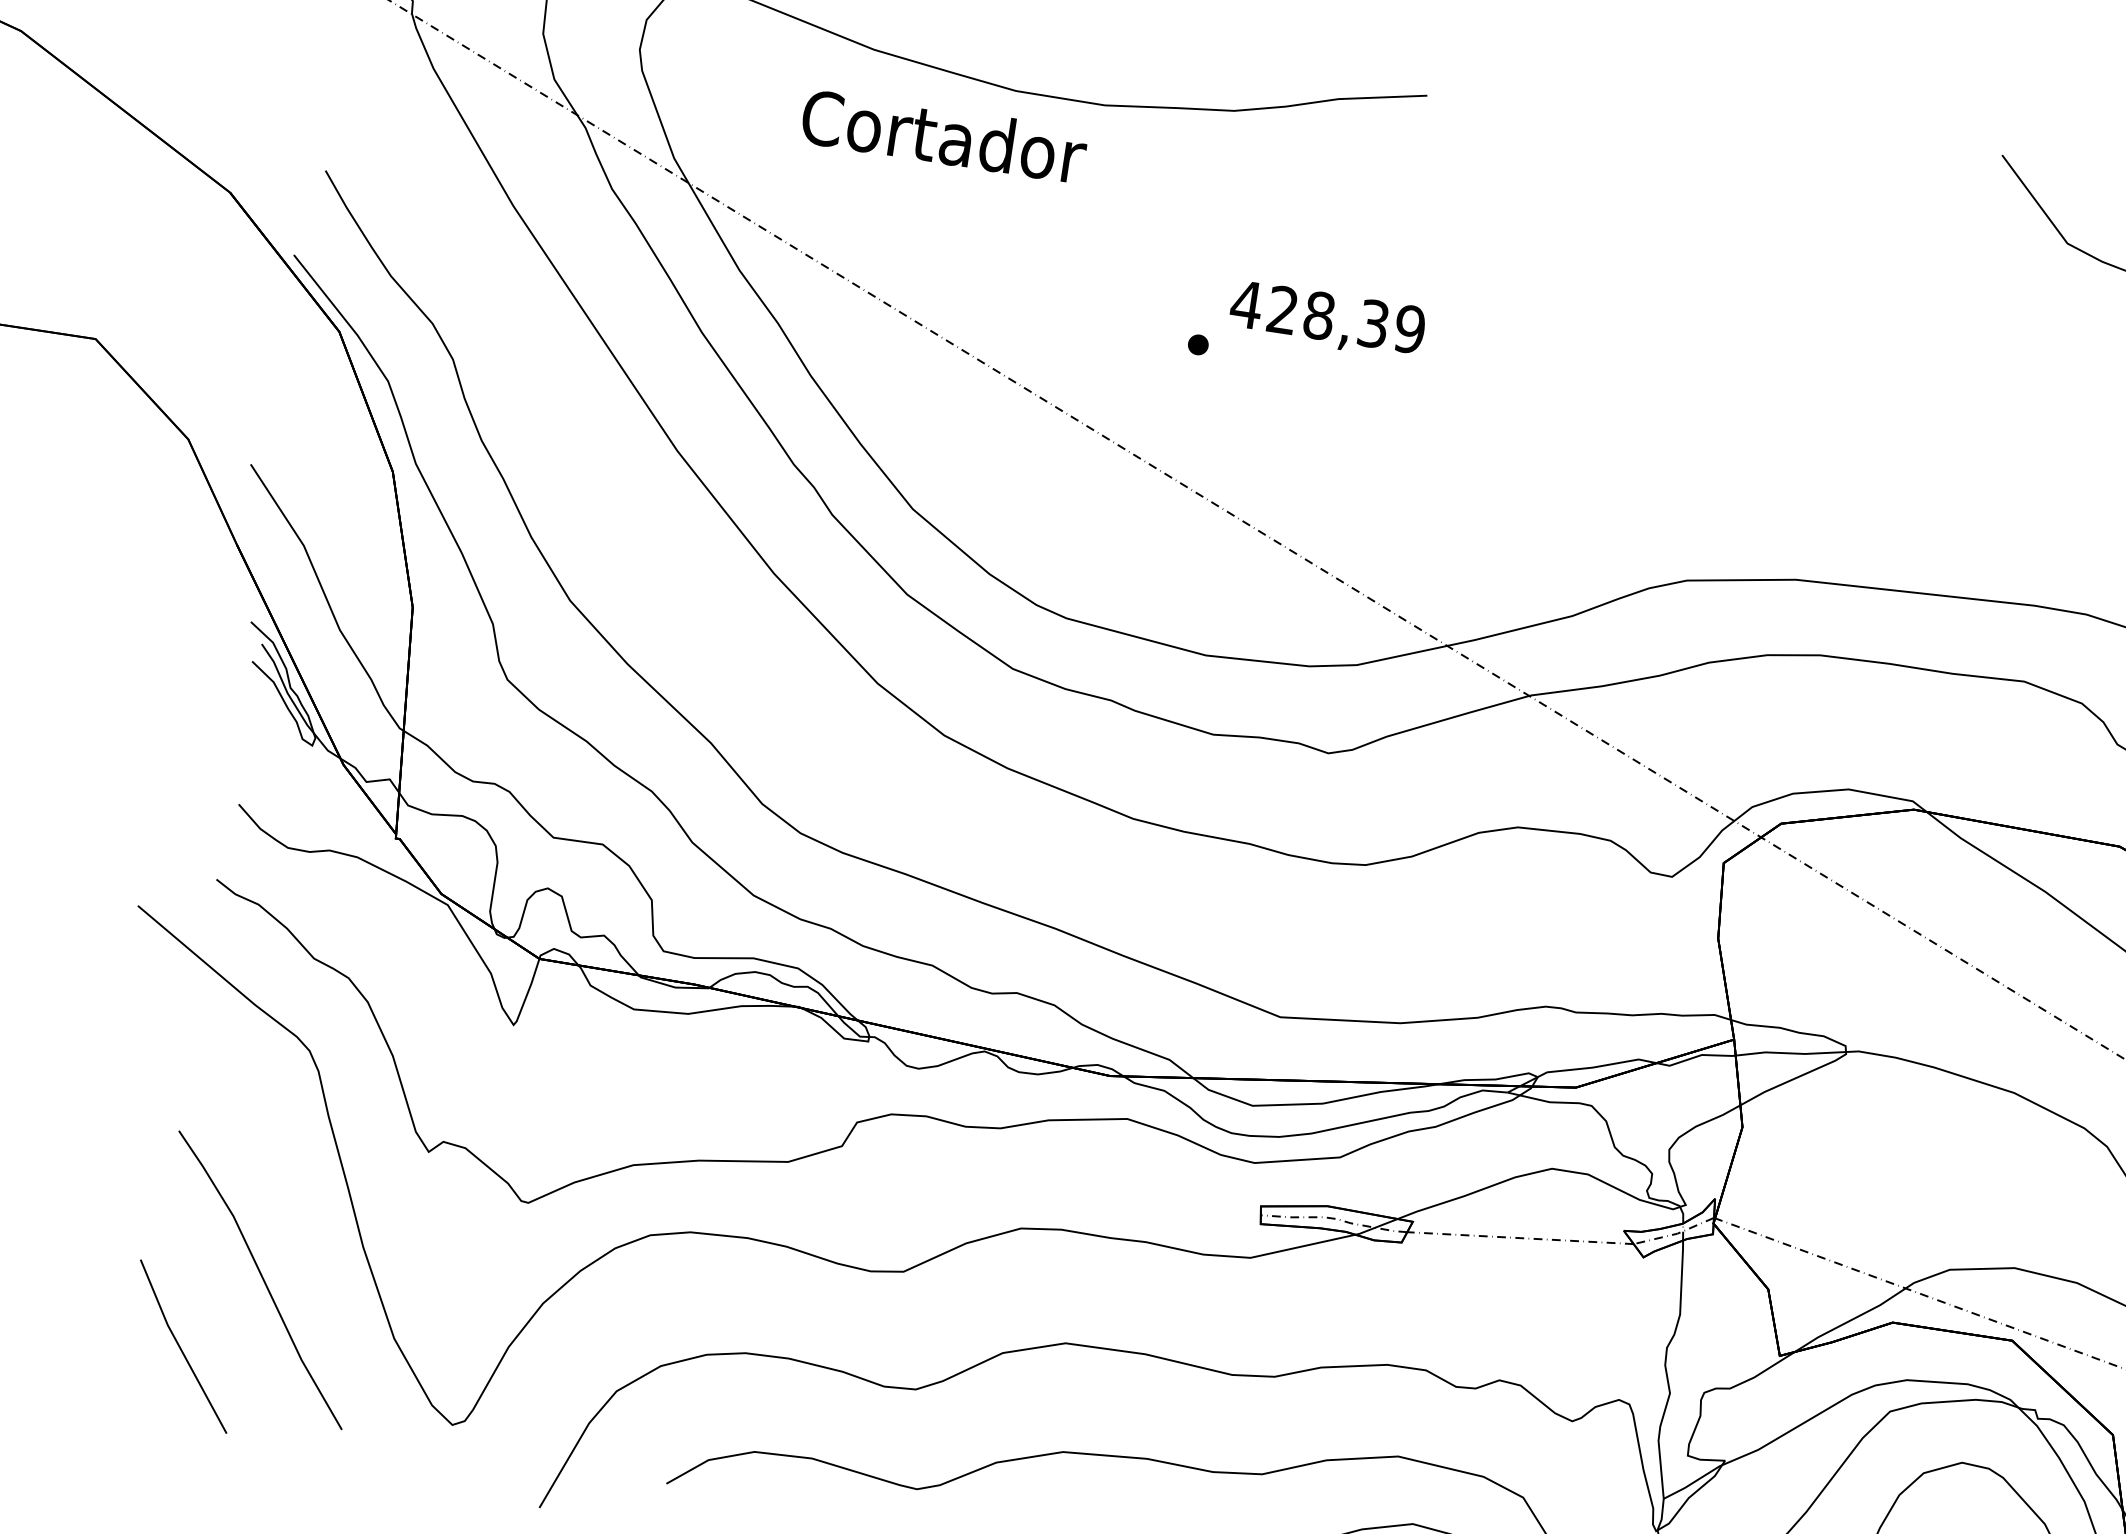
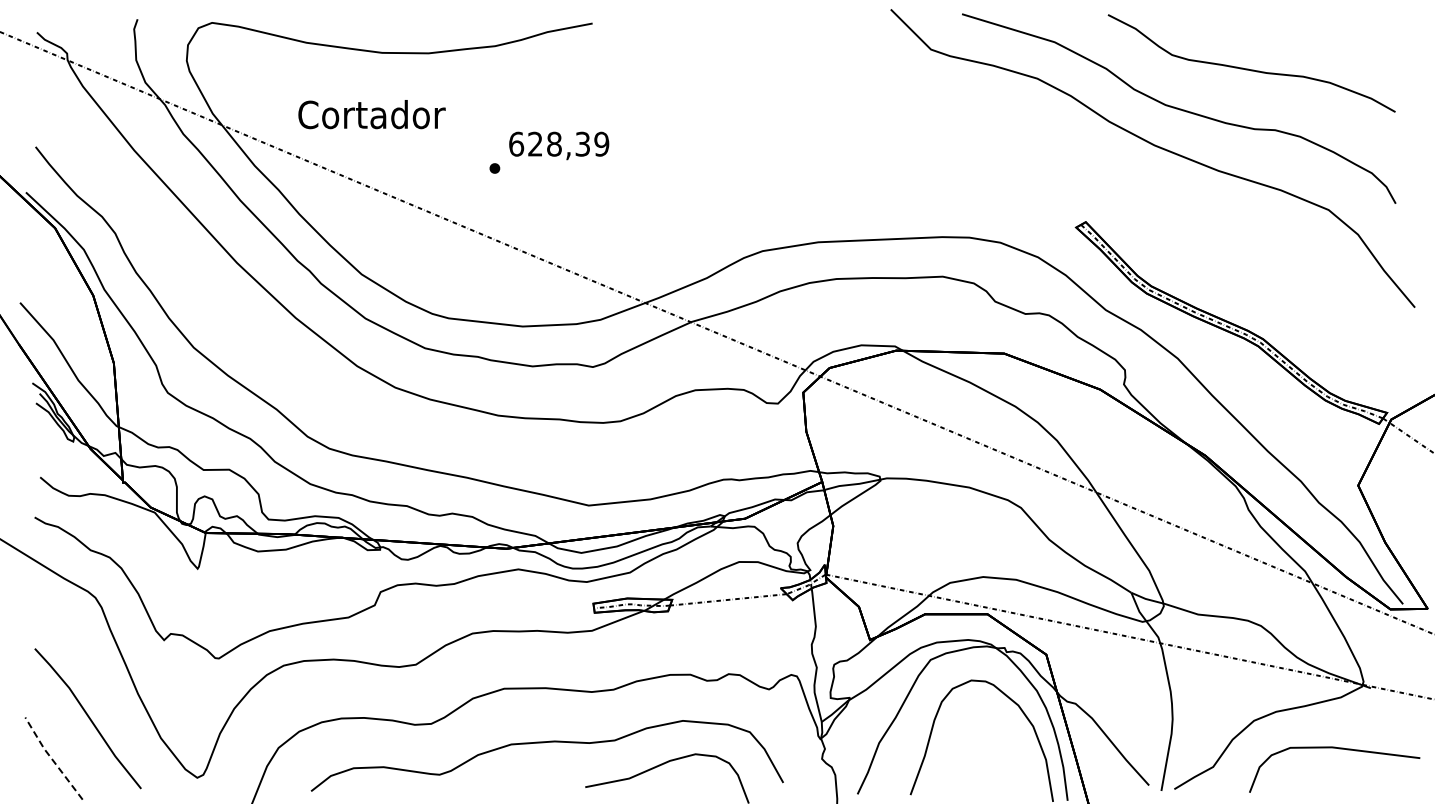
text: (943, 136) -> (371, 114), moved
text: (1246, 303) -> (516, 143), 428,39 -> 628,39
line: (180, 1347) -> (52, 759), solid -> dashed

